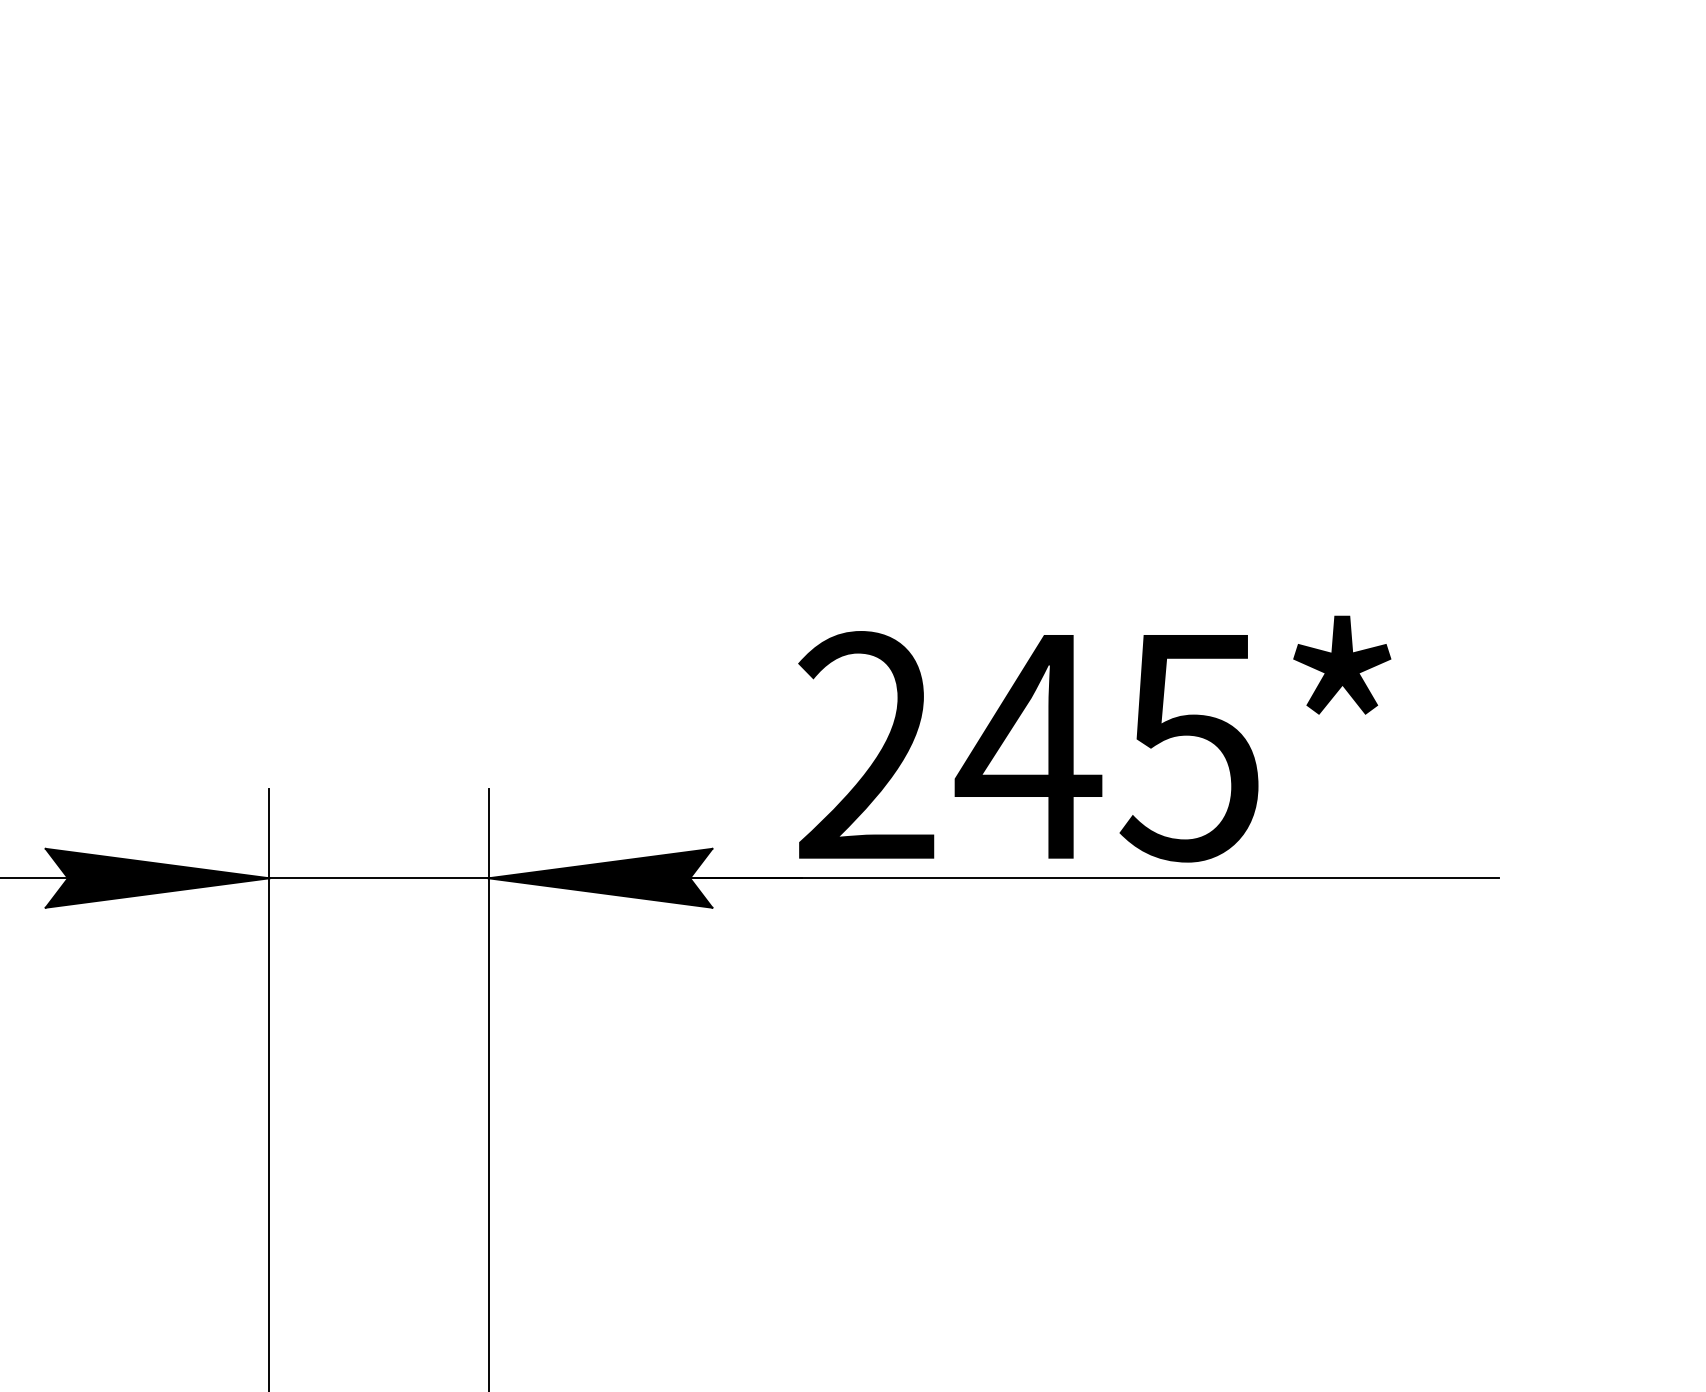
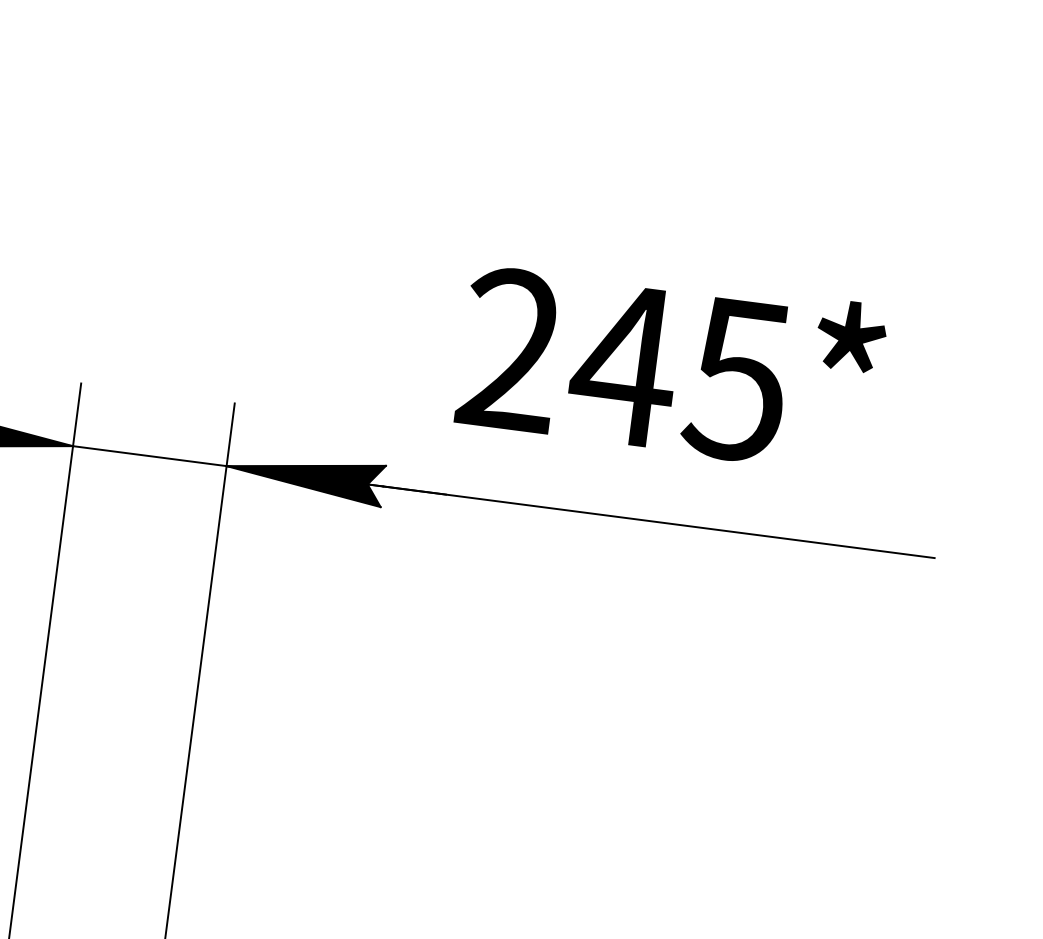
text: (1094, 738) -> (671, 365), moved

